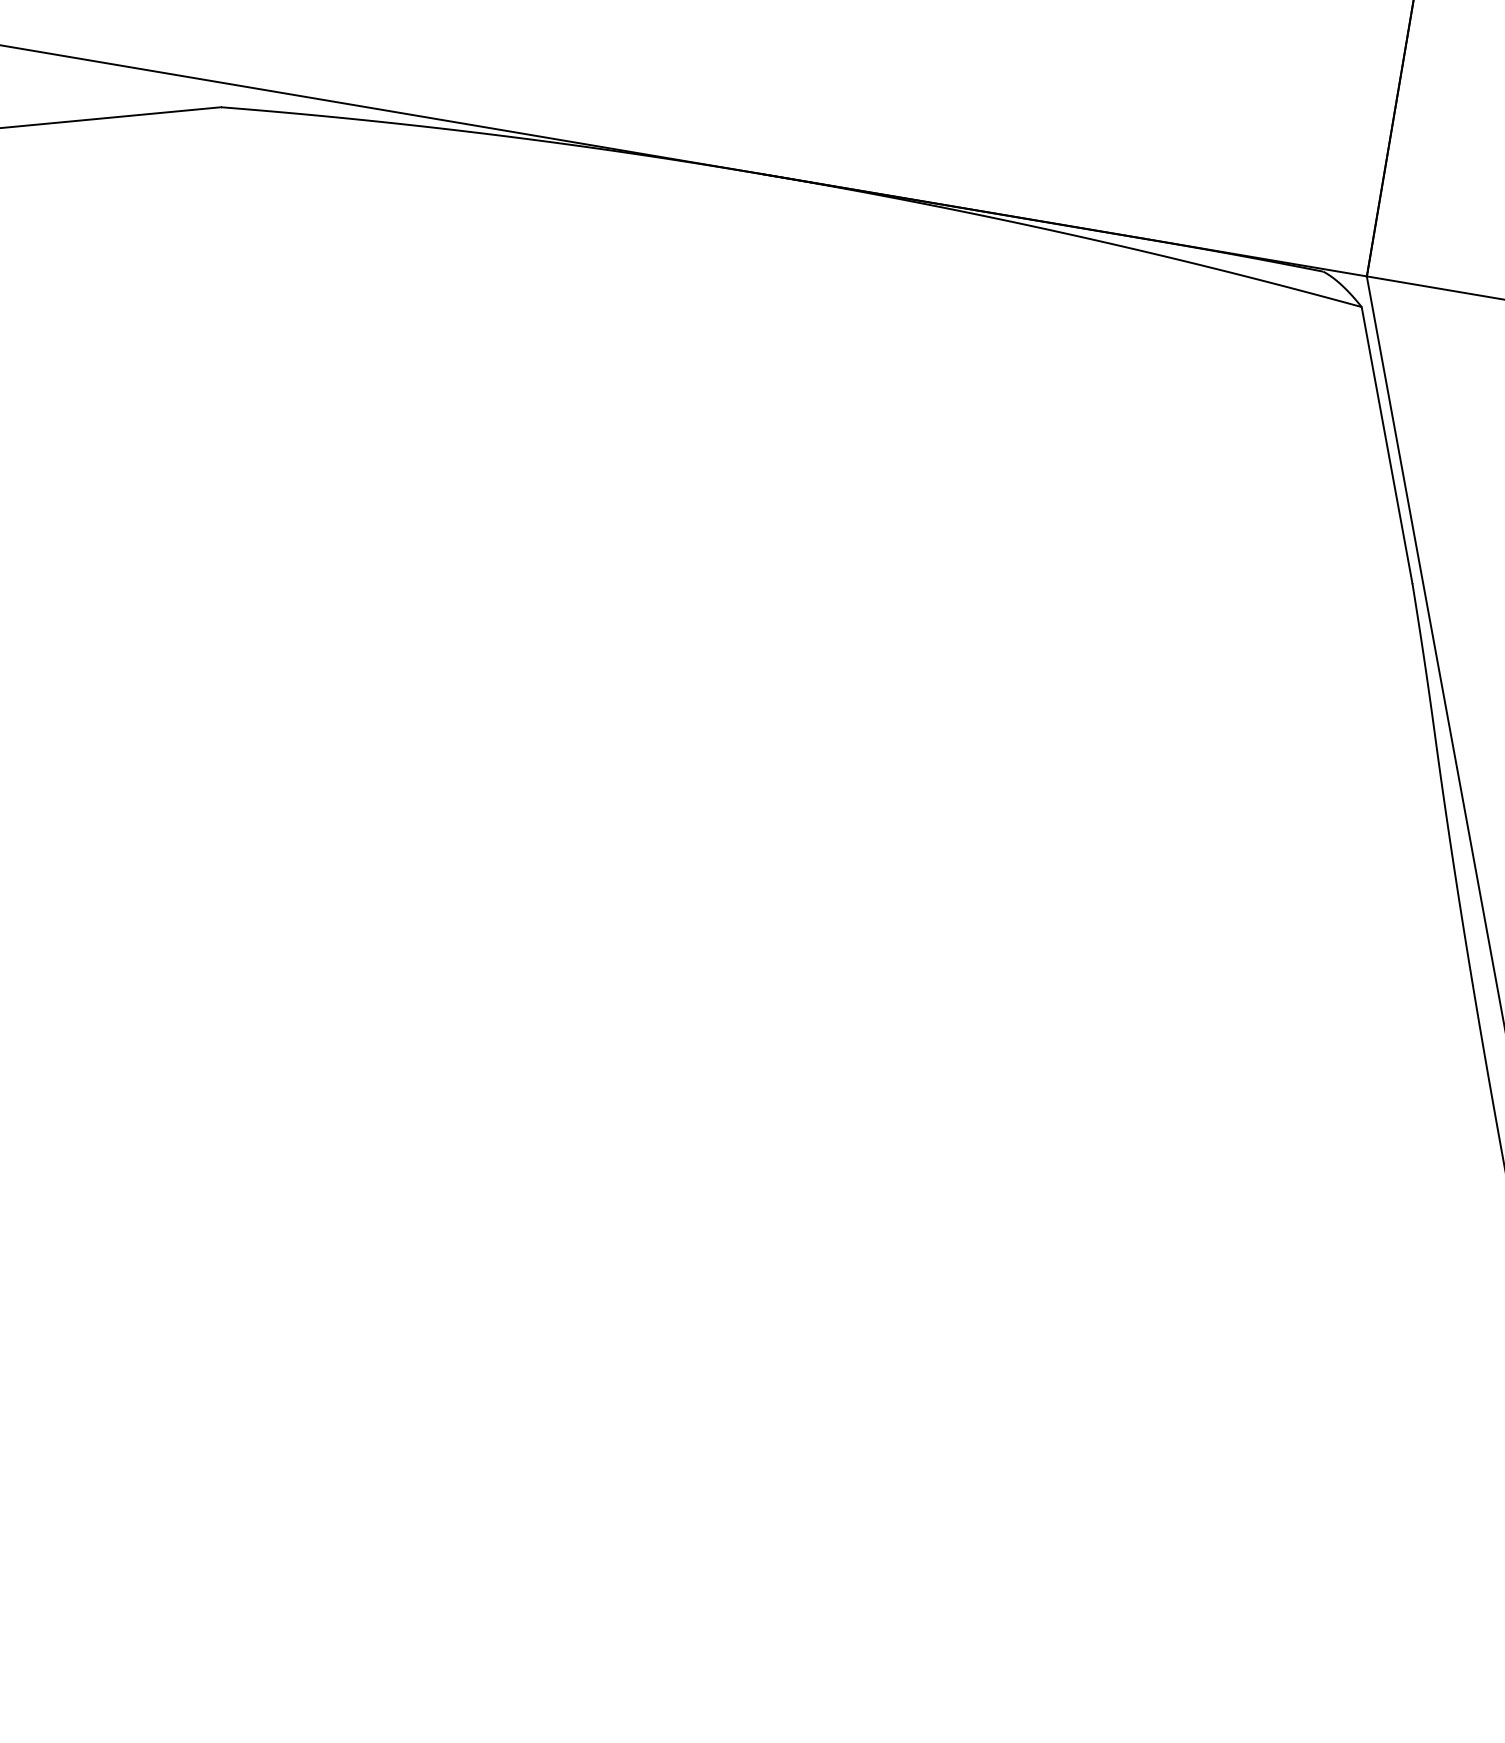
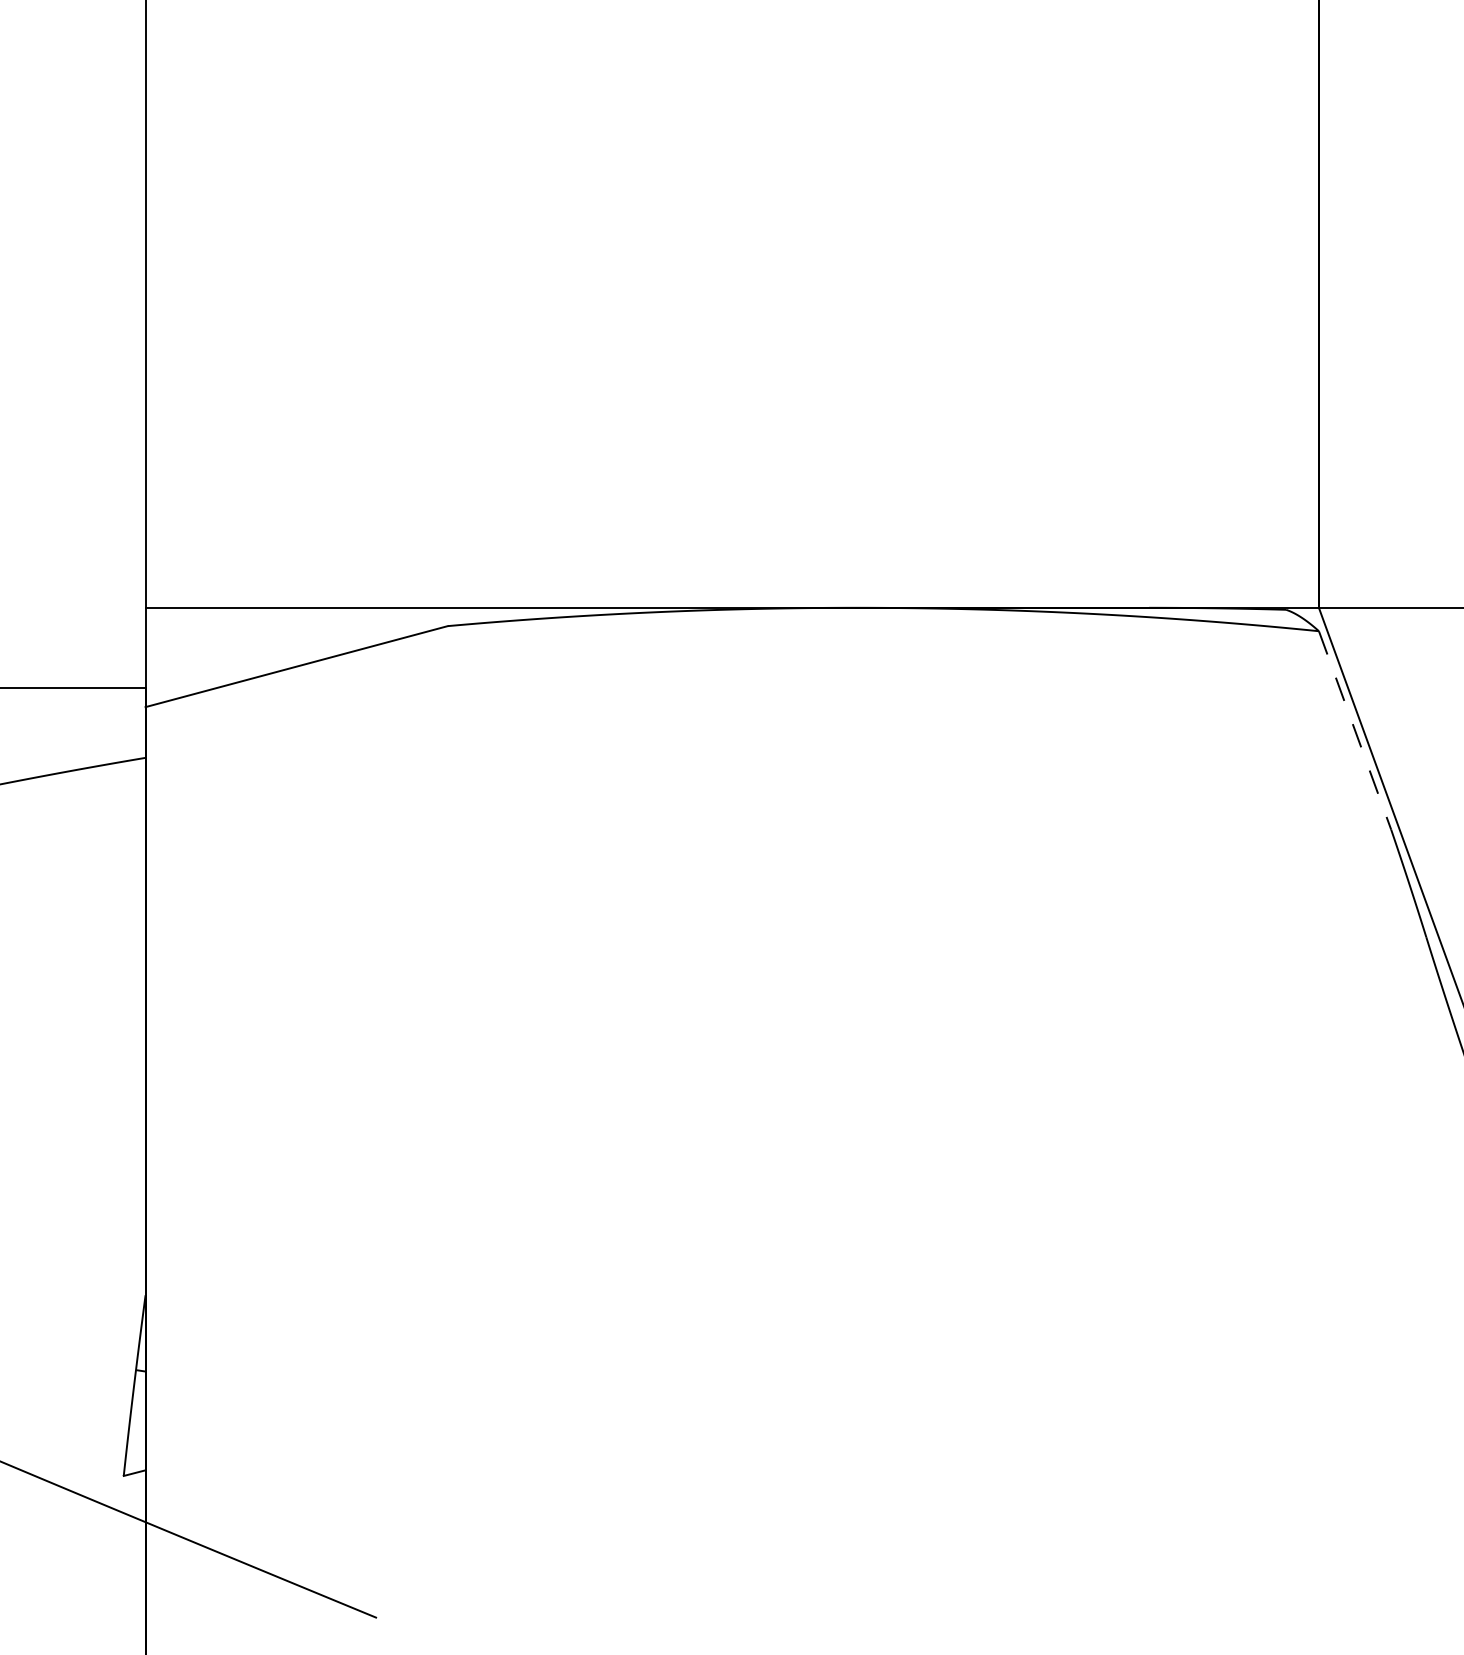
line: (1387, 445) -> (1355, 730), solid -> dashed

